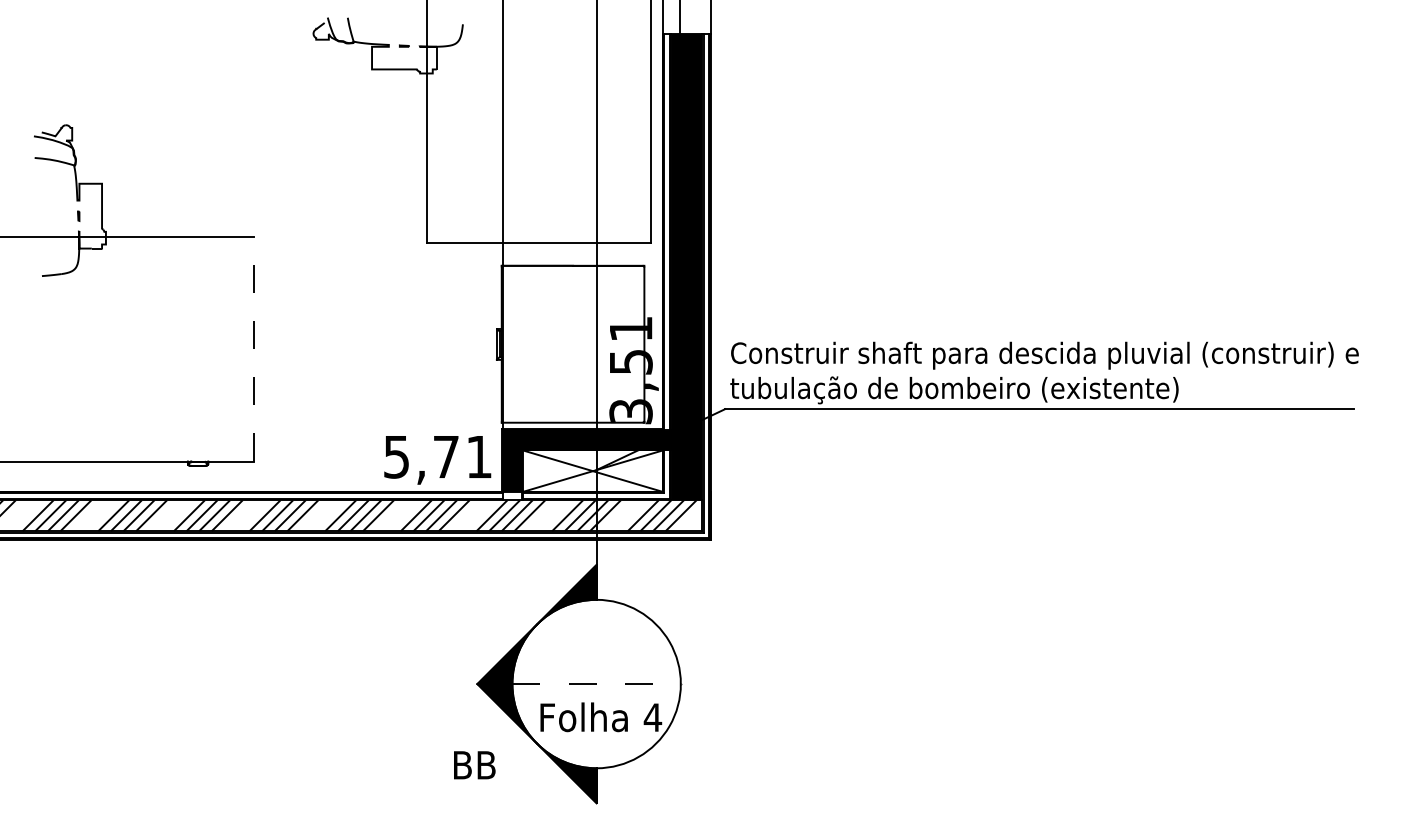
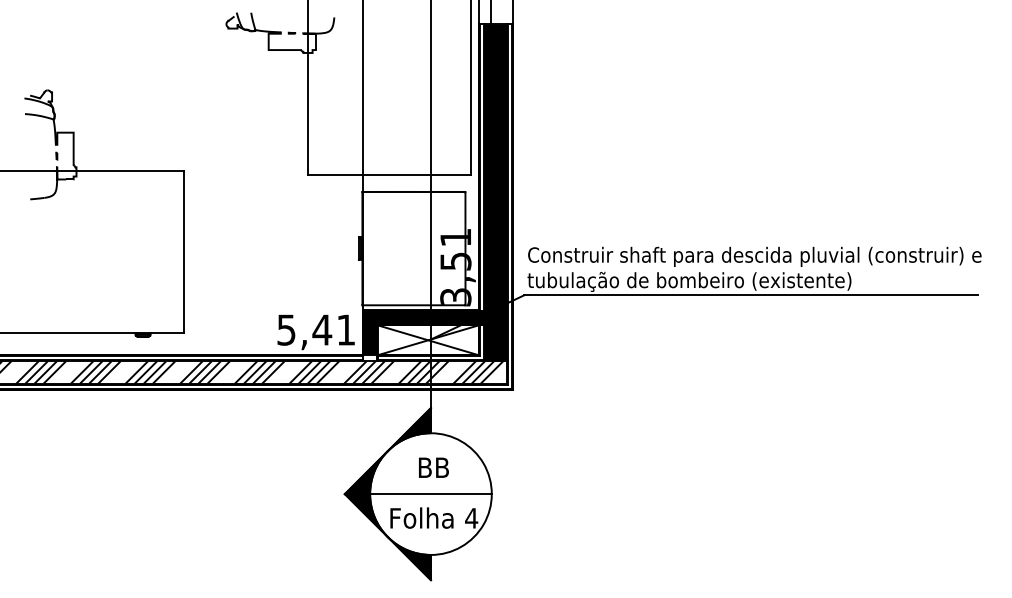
line: (254, 348) -> (183, 251), dashed -> solid
text: (446, 456) -> (322, 329), 5,71 -> 5,41
line: (595, 684) -> (430, 494), dashed -> solid
text: (474, 764) -> (433, 467), moved

